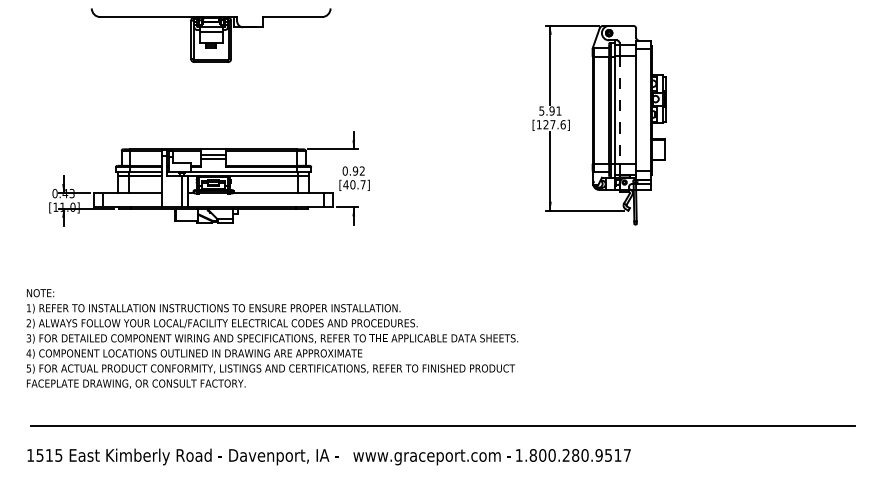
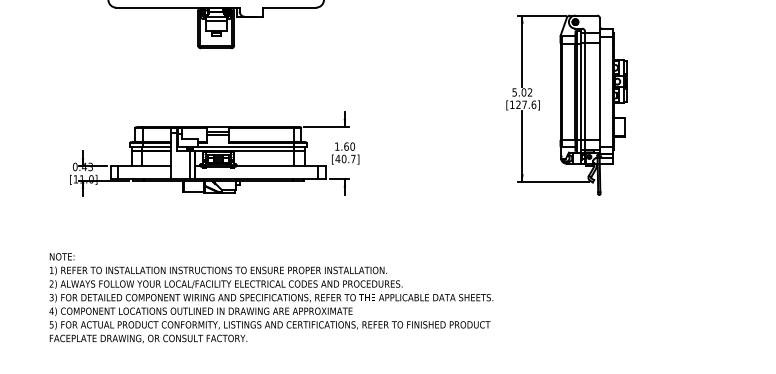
text: (555, 110) -> (527, 91), 5.91 -> 5.02
line: (619, 110) -> (584, 91), dashed -> solid
text: (353, 170) -> (344, 146), 0.92 -> 1.60

